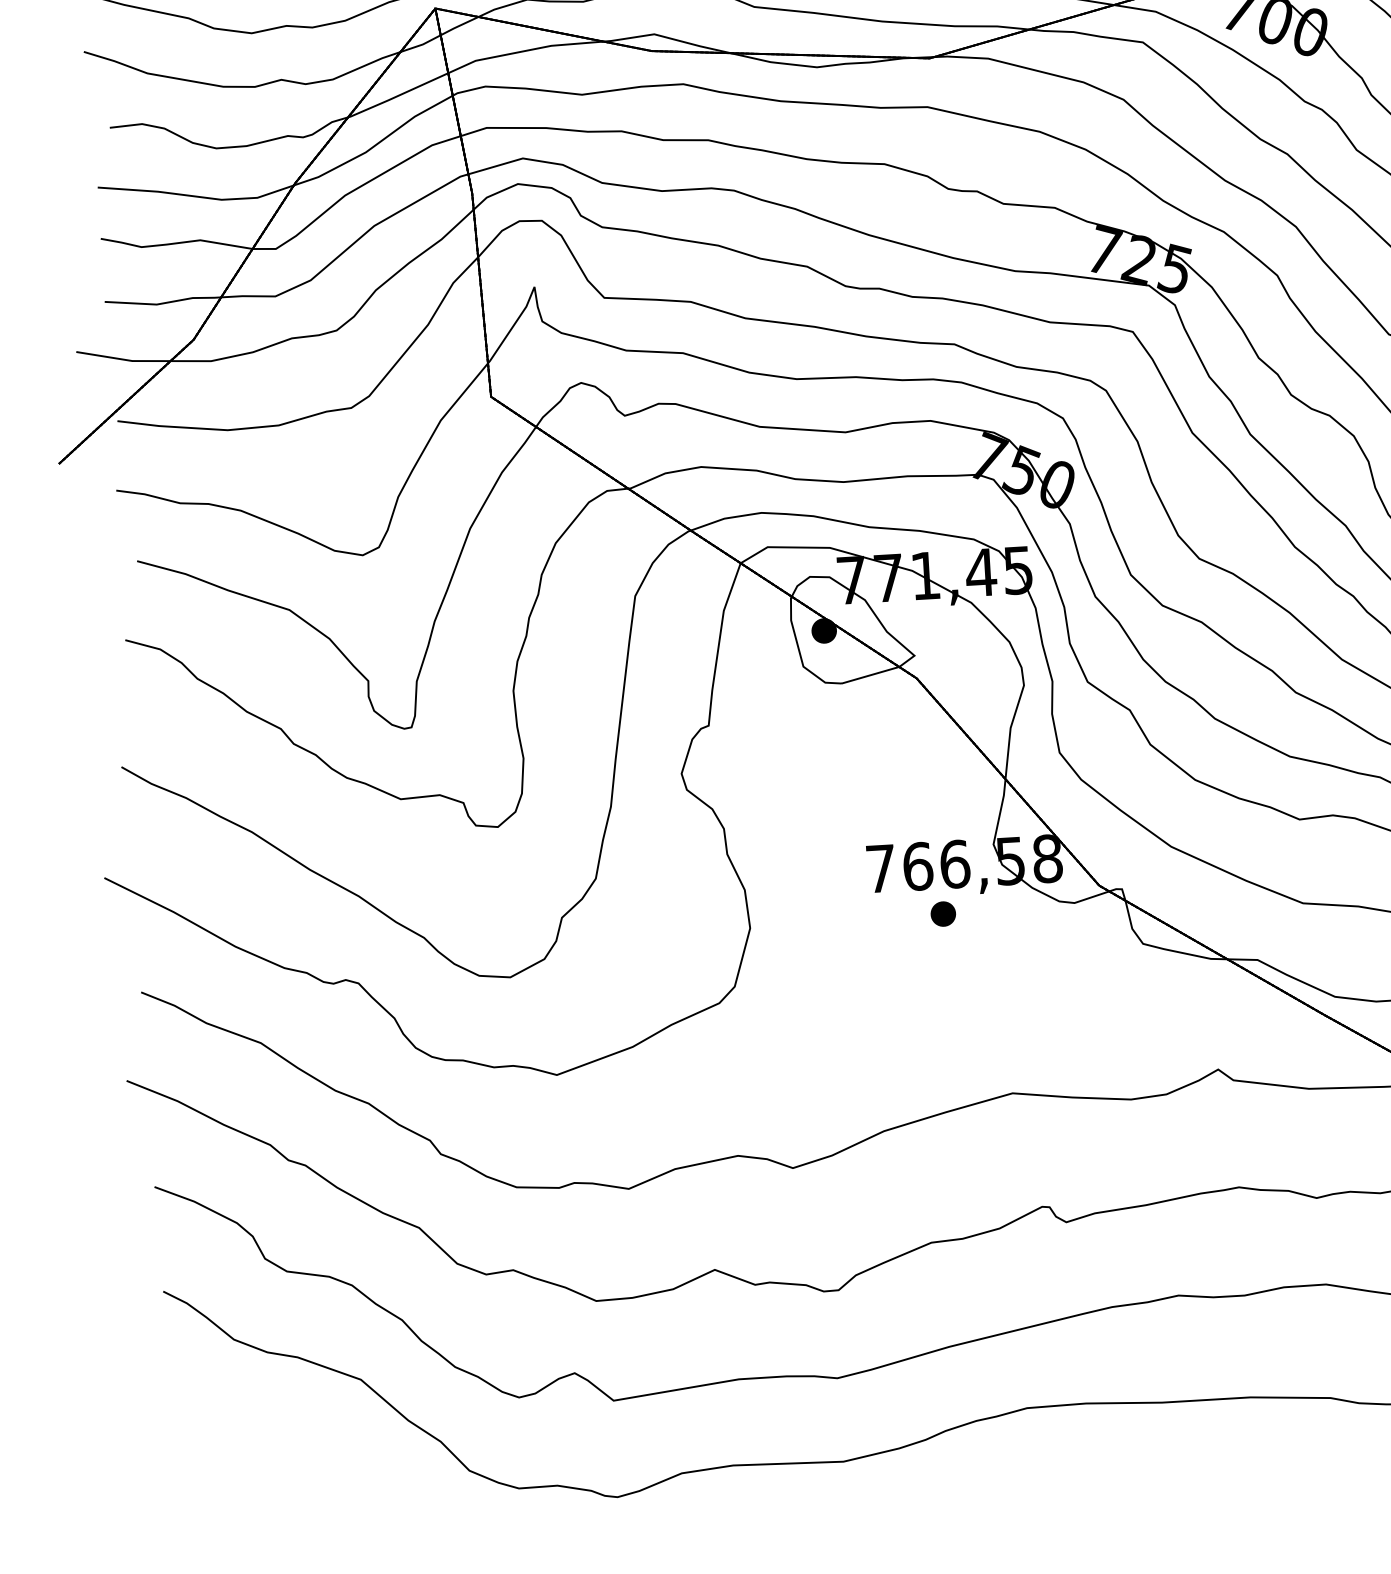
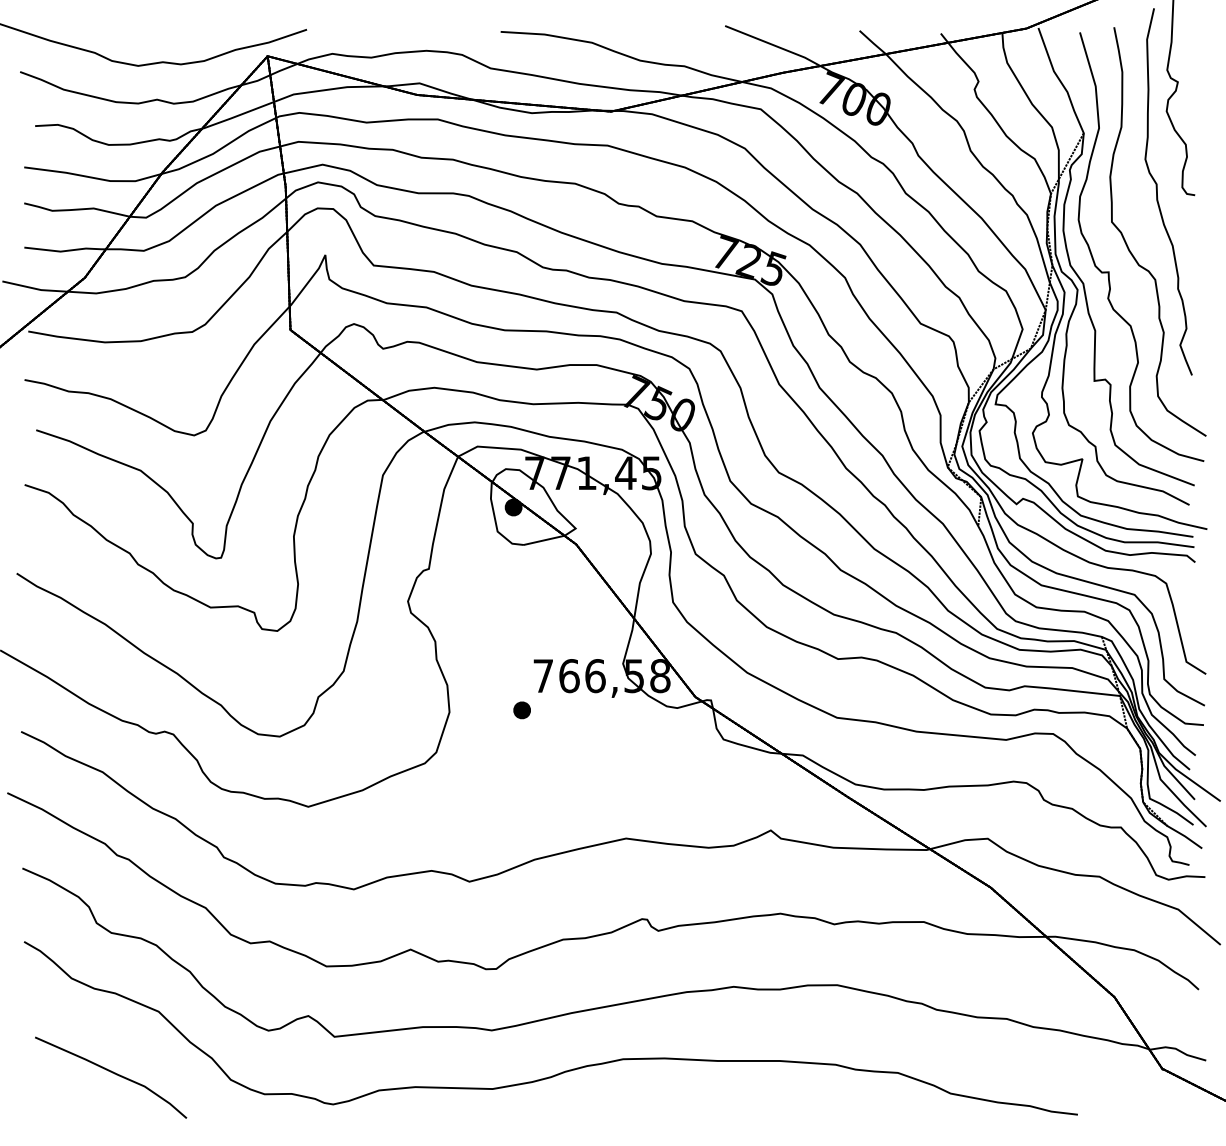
part: (942, 914) -> (521, 710), moved
part: (299, 1477) -> (111, 1077), added

